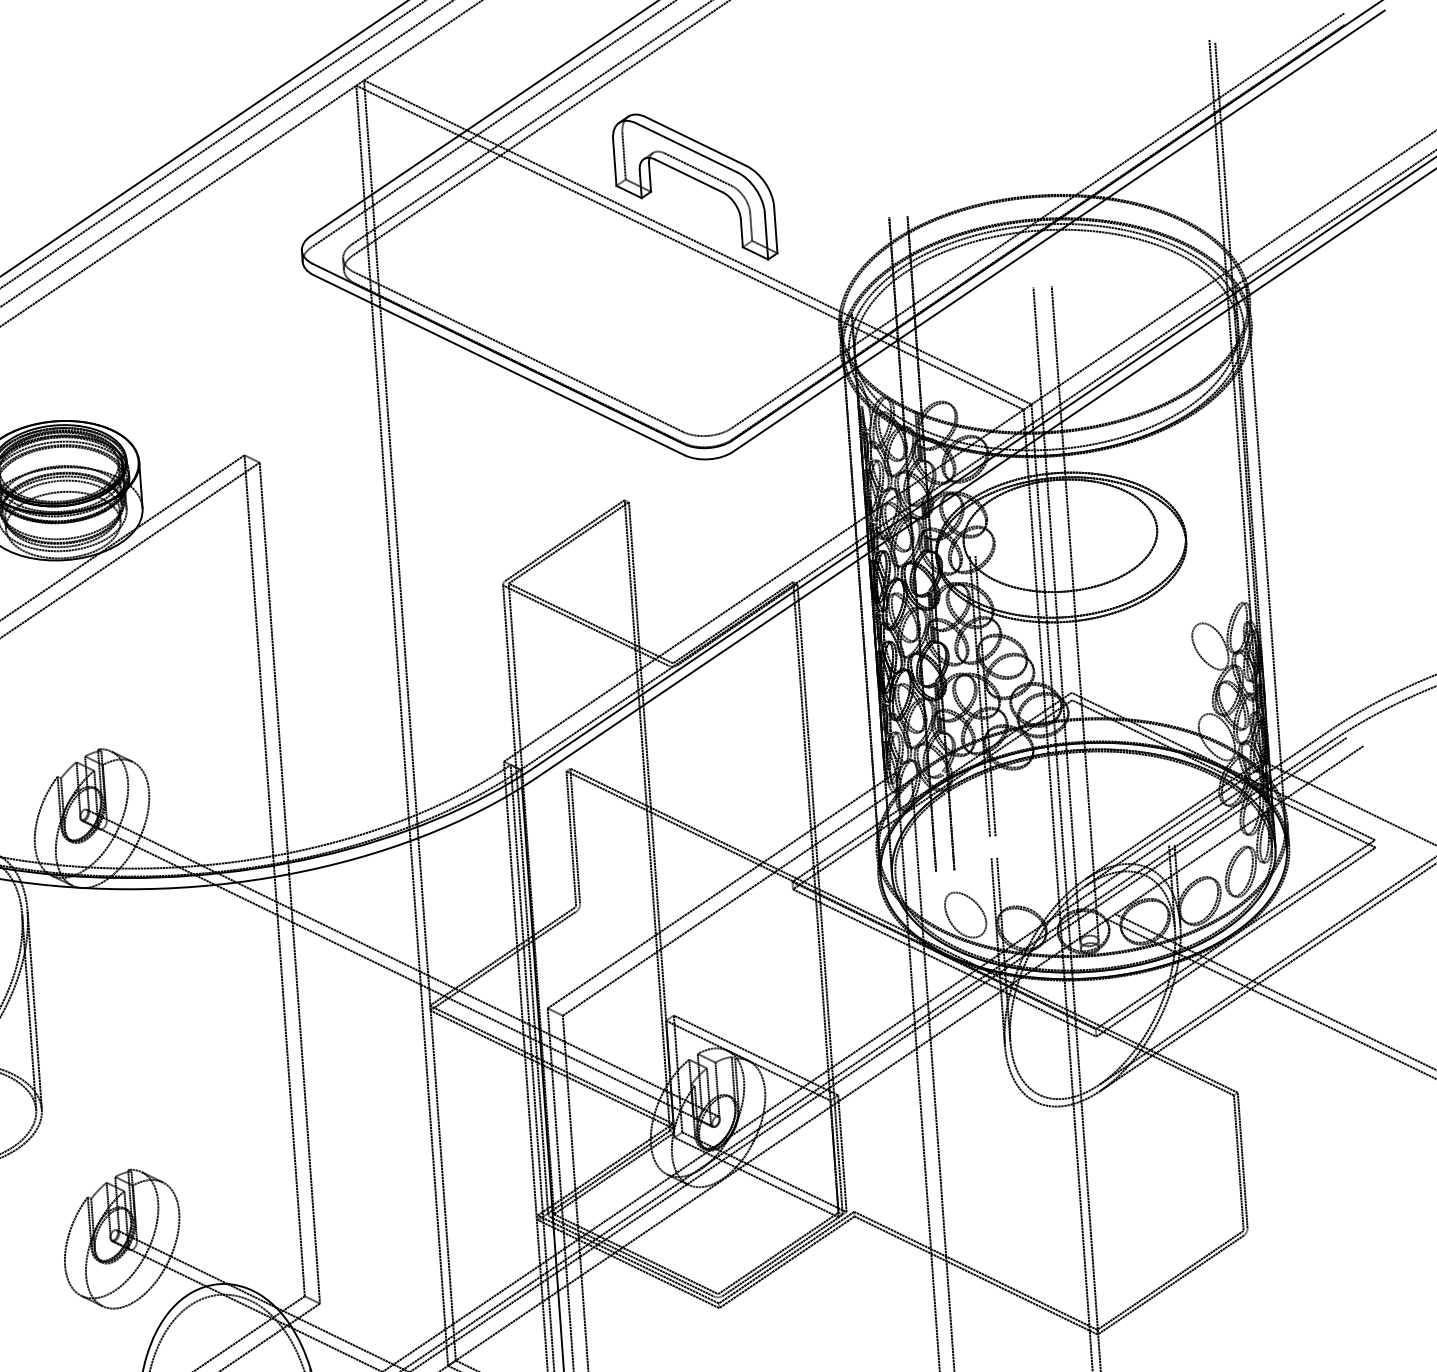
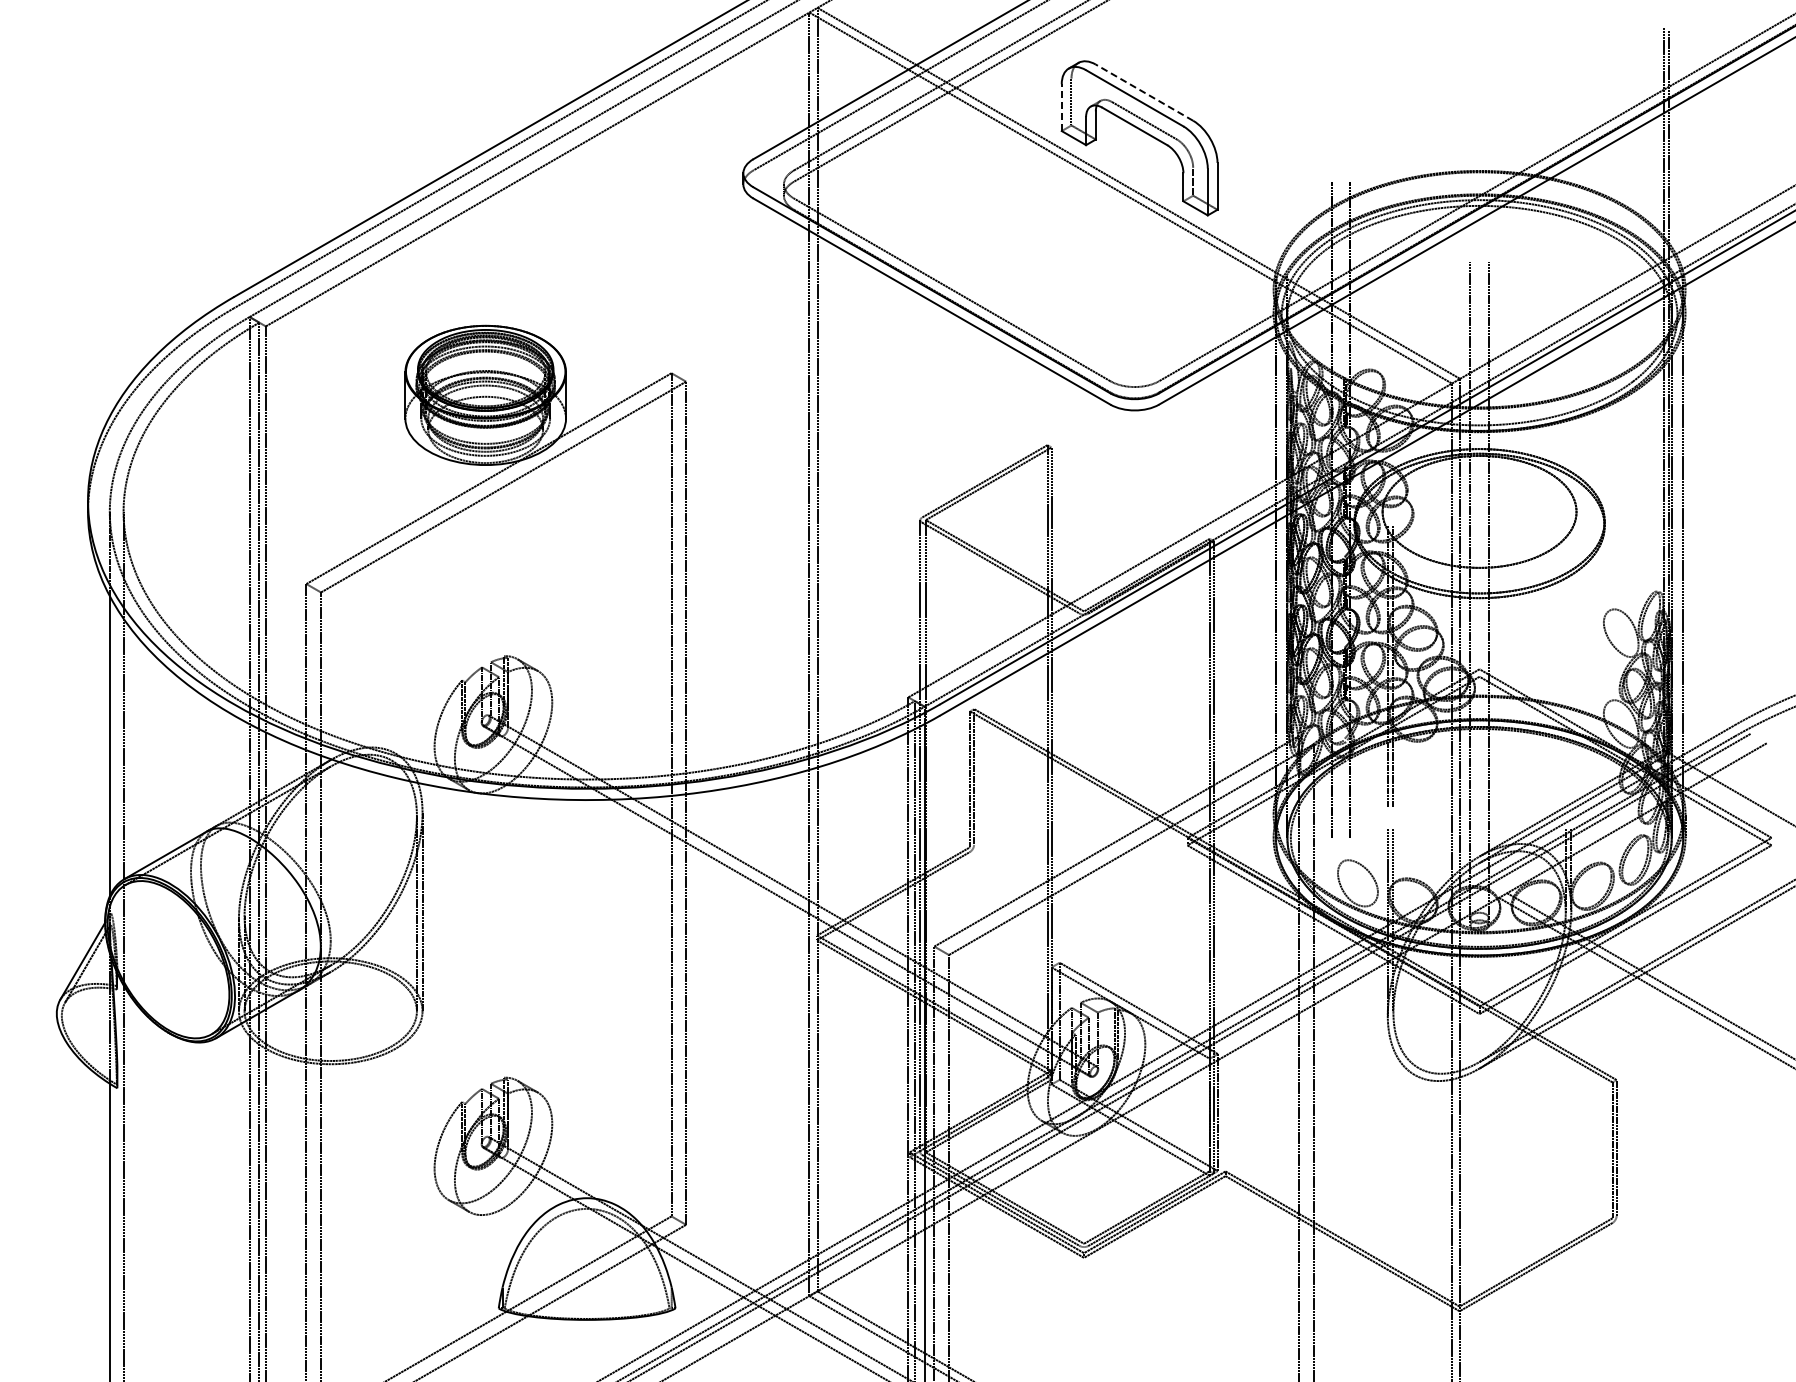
line: (696, 141) -> (1144, 92), solid -> dashed
line: (614, 162) -> (1061, 107), solid -> dashed

